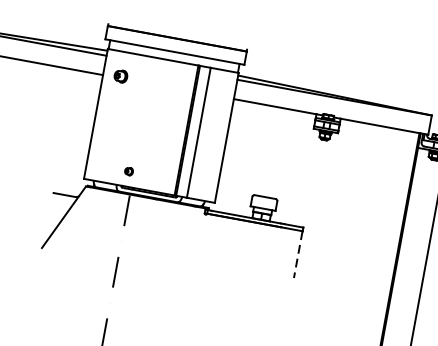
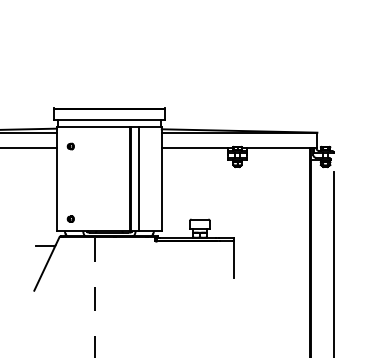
part: (120, 76) -> (70, 146), size x0.62
part: (128, 170) -> (70, 218), moved
line: (297, 254) -> (233, 259), dashed -> solid

